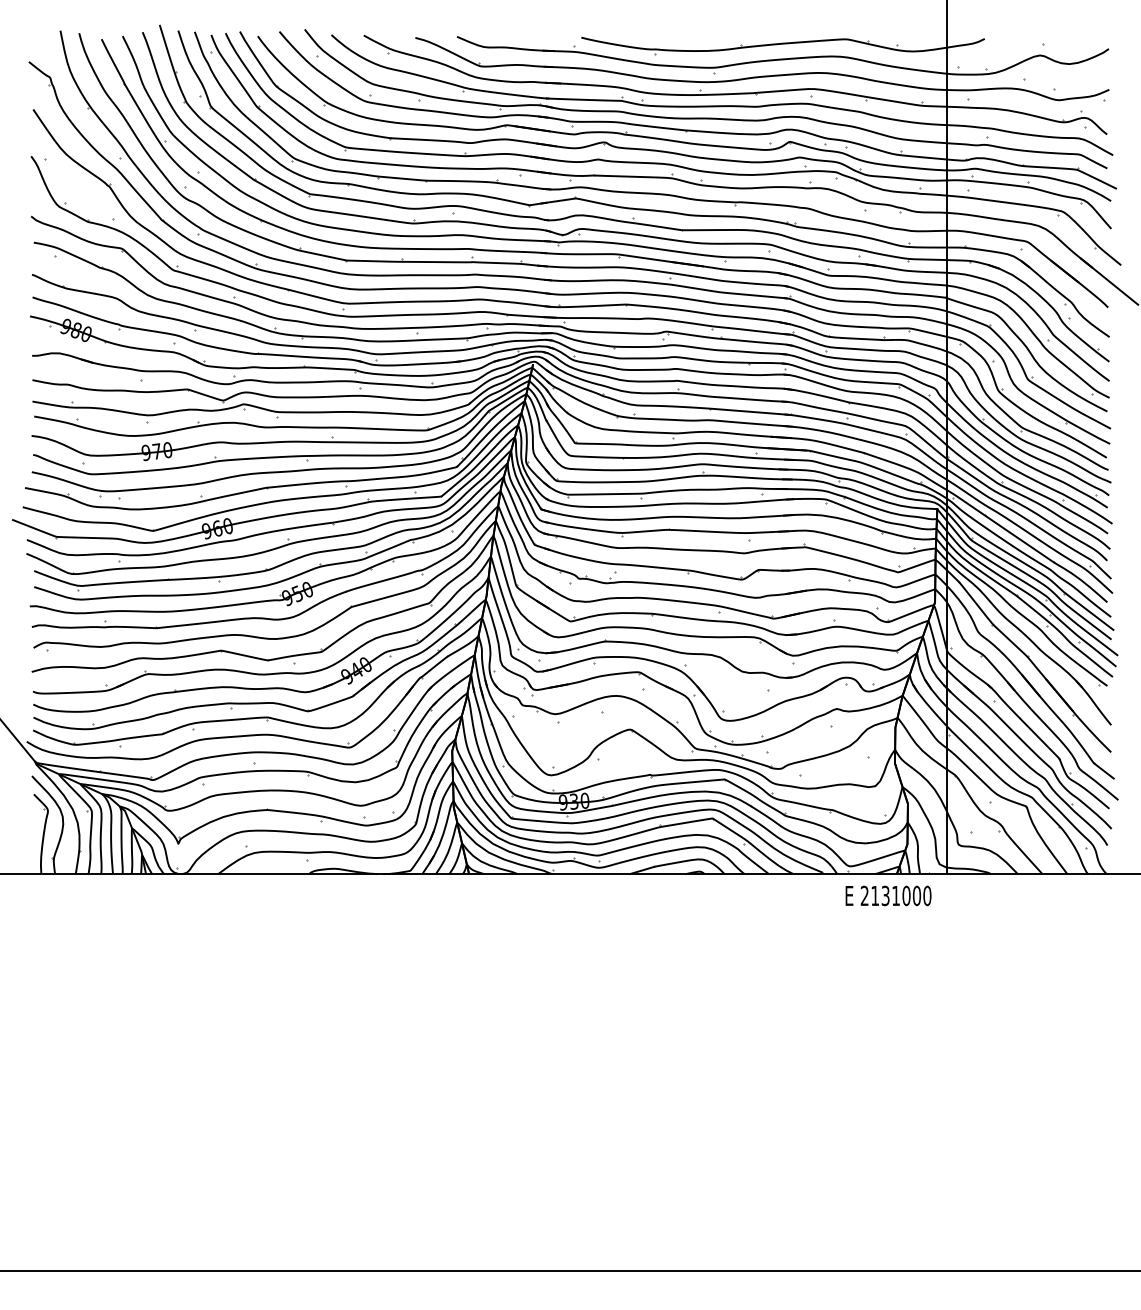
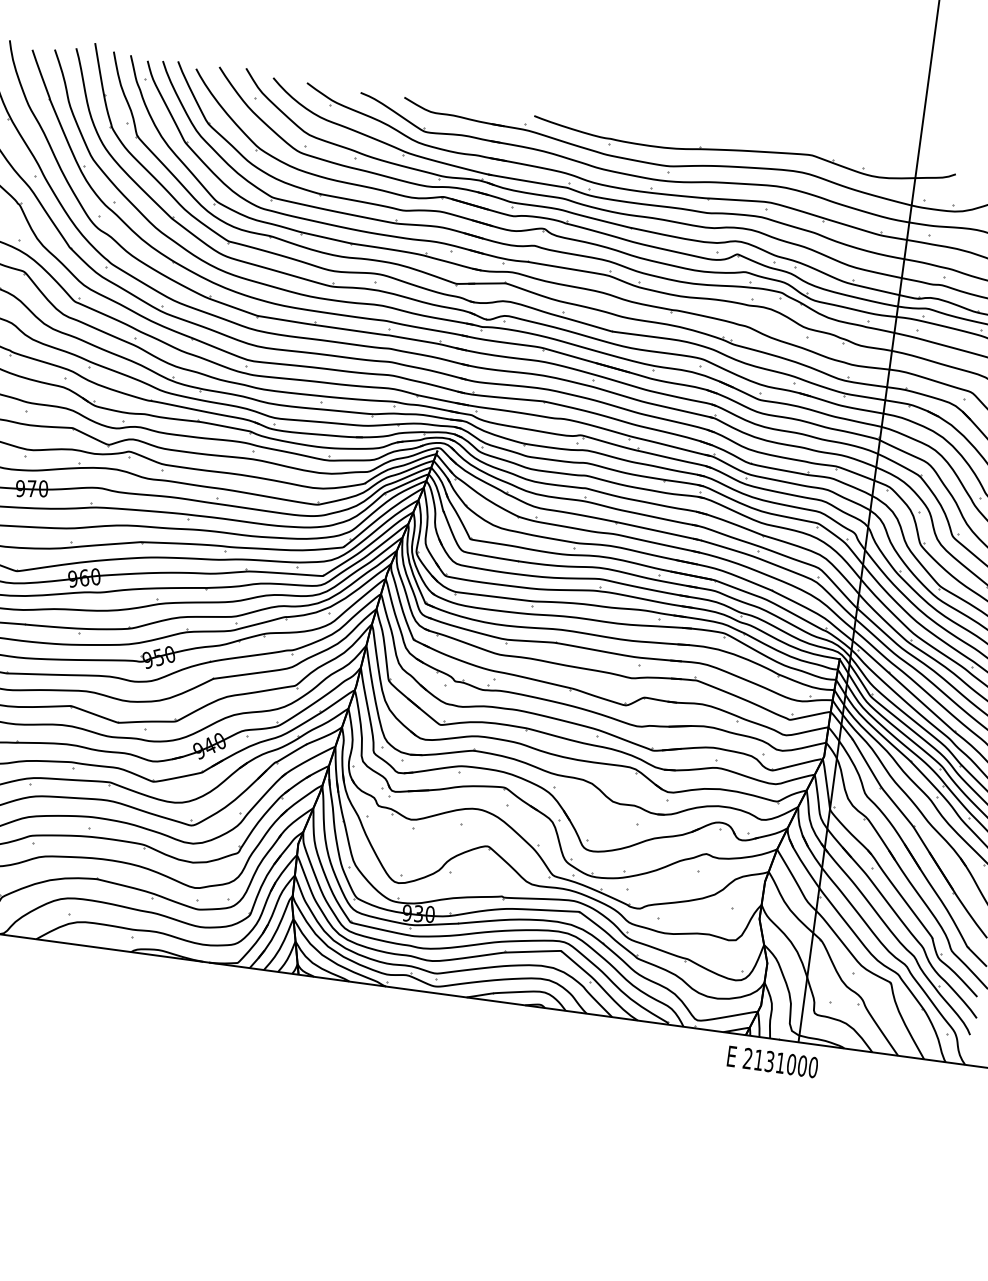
text: (888, 895) -> (772, 1061), moved

